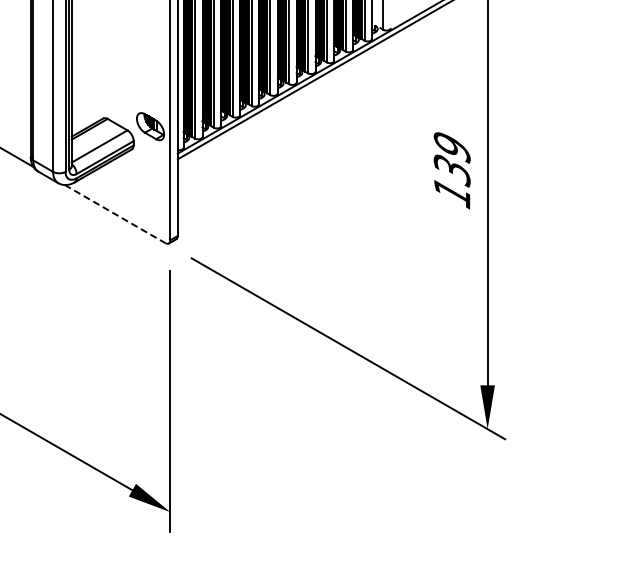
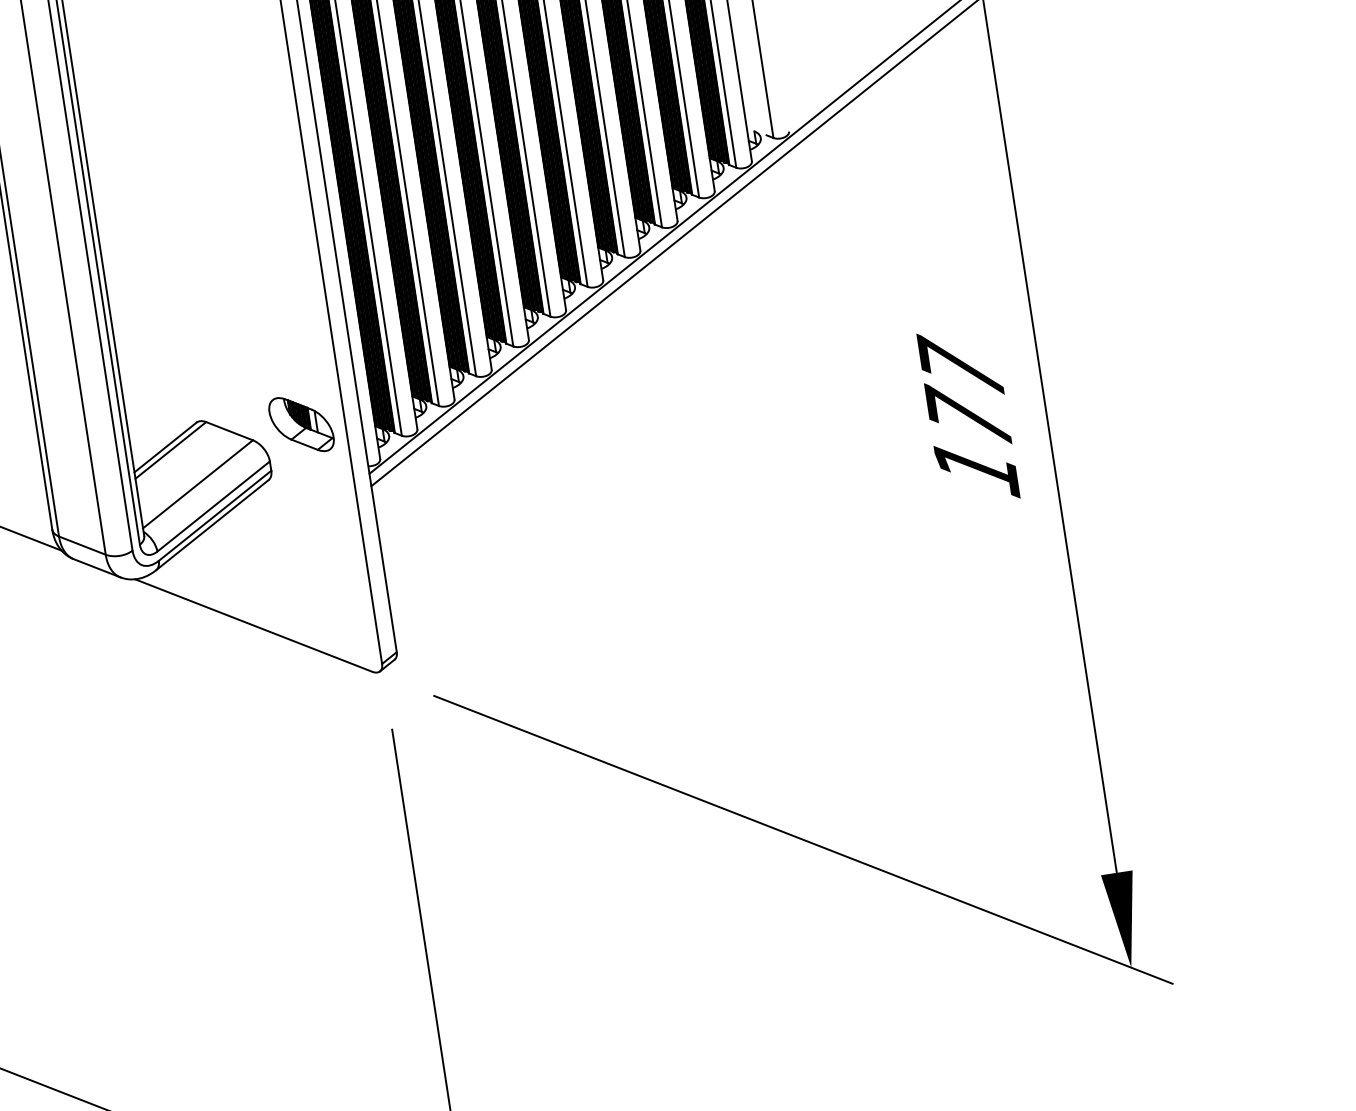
text: (451, 157) -> (963, 391), 139 -> 177
line: (115, 214) -> (254, 626), dashed -> solid

